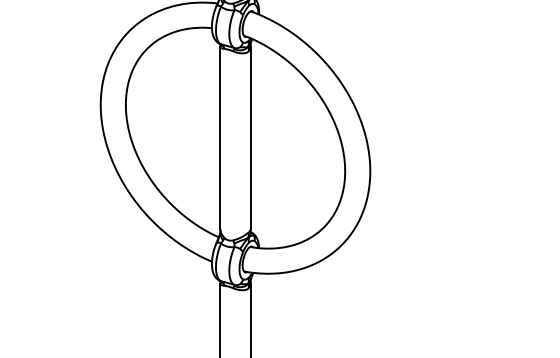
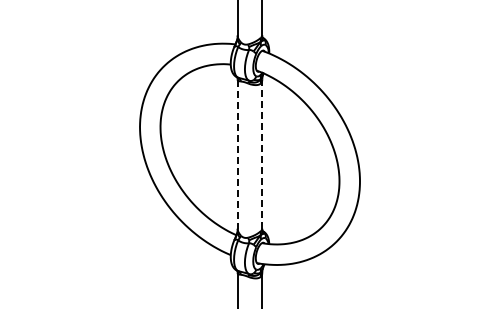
line: (220, 138) -> (237, 154), solid -> dashed
line: (250, 138) -> (262, 154), solid -> dashed

